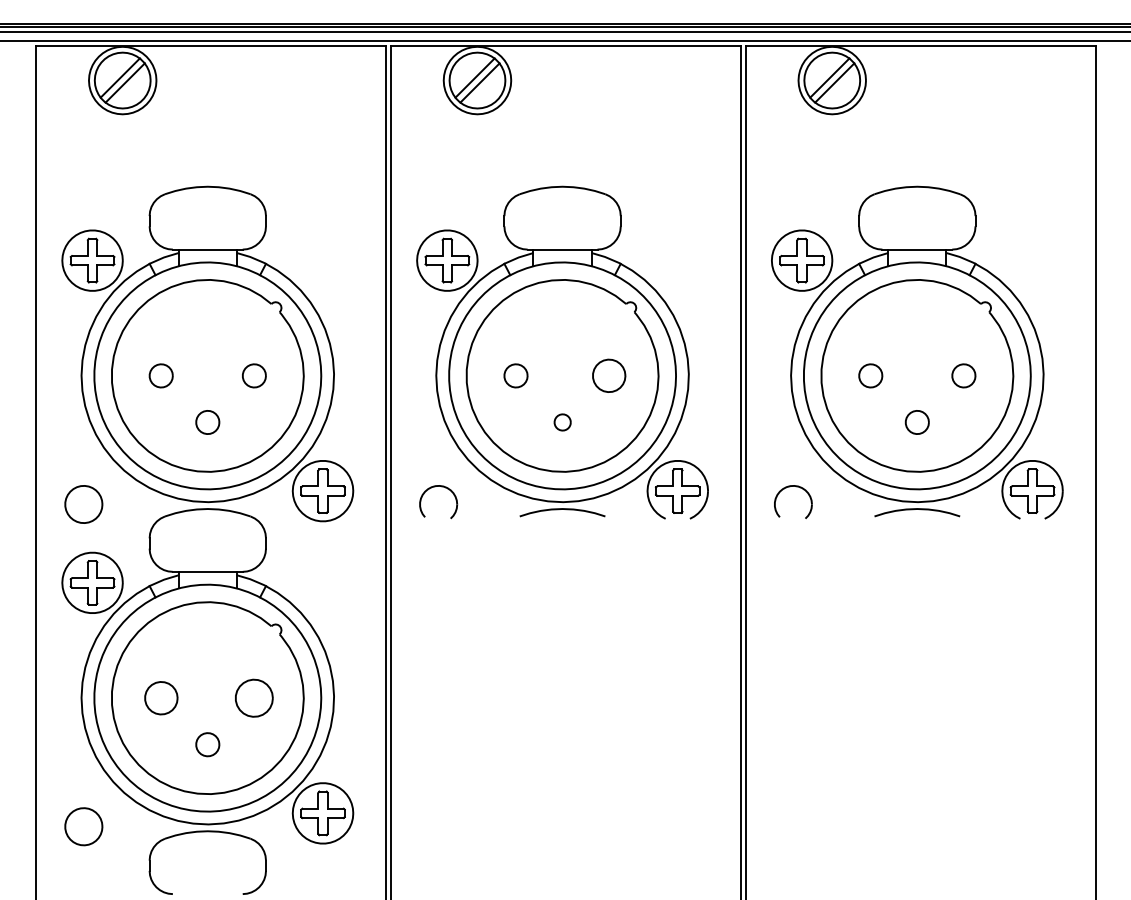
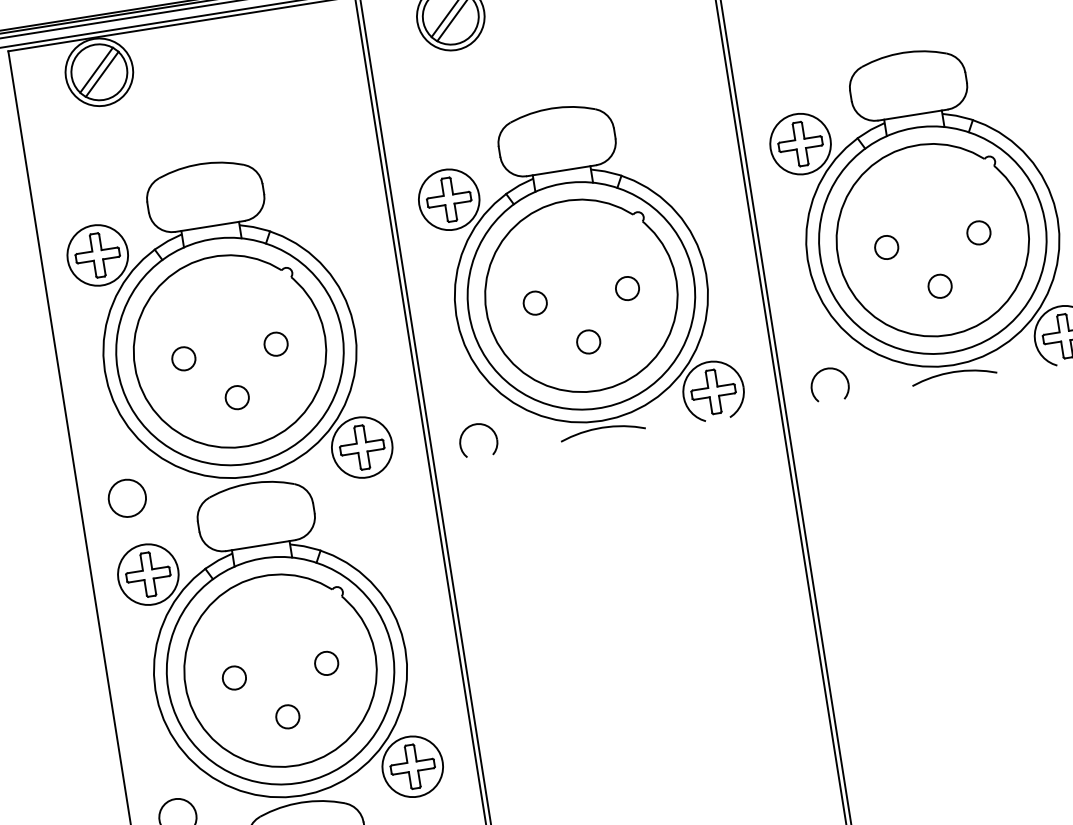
part: (608, 375) -> (626, 288), size x0.71
part: (562, 422) -> (588, 342), size x1.43
part: (160, 697) -> (233, 677), size x0.71
part: (254, 697) -> (326, 662), size x0.62

